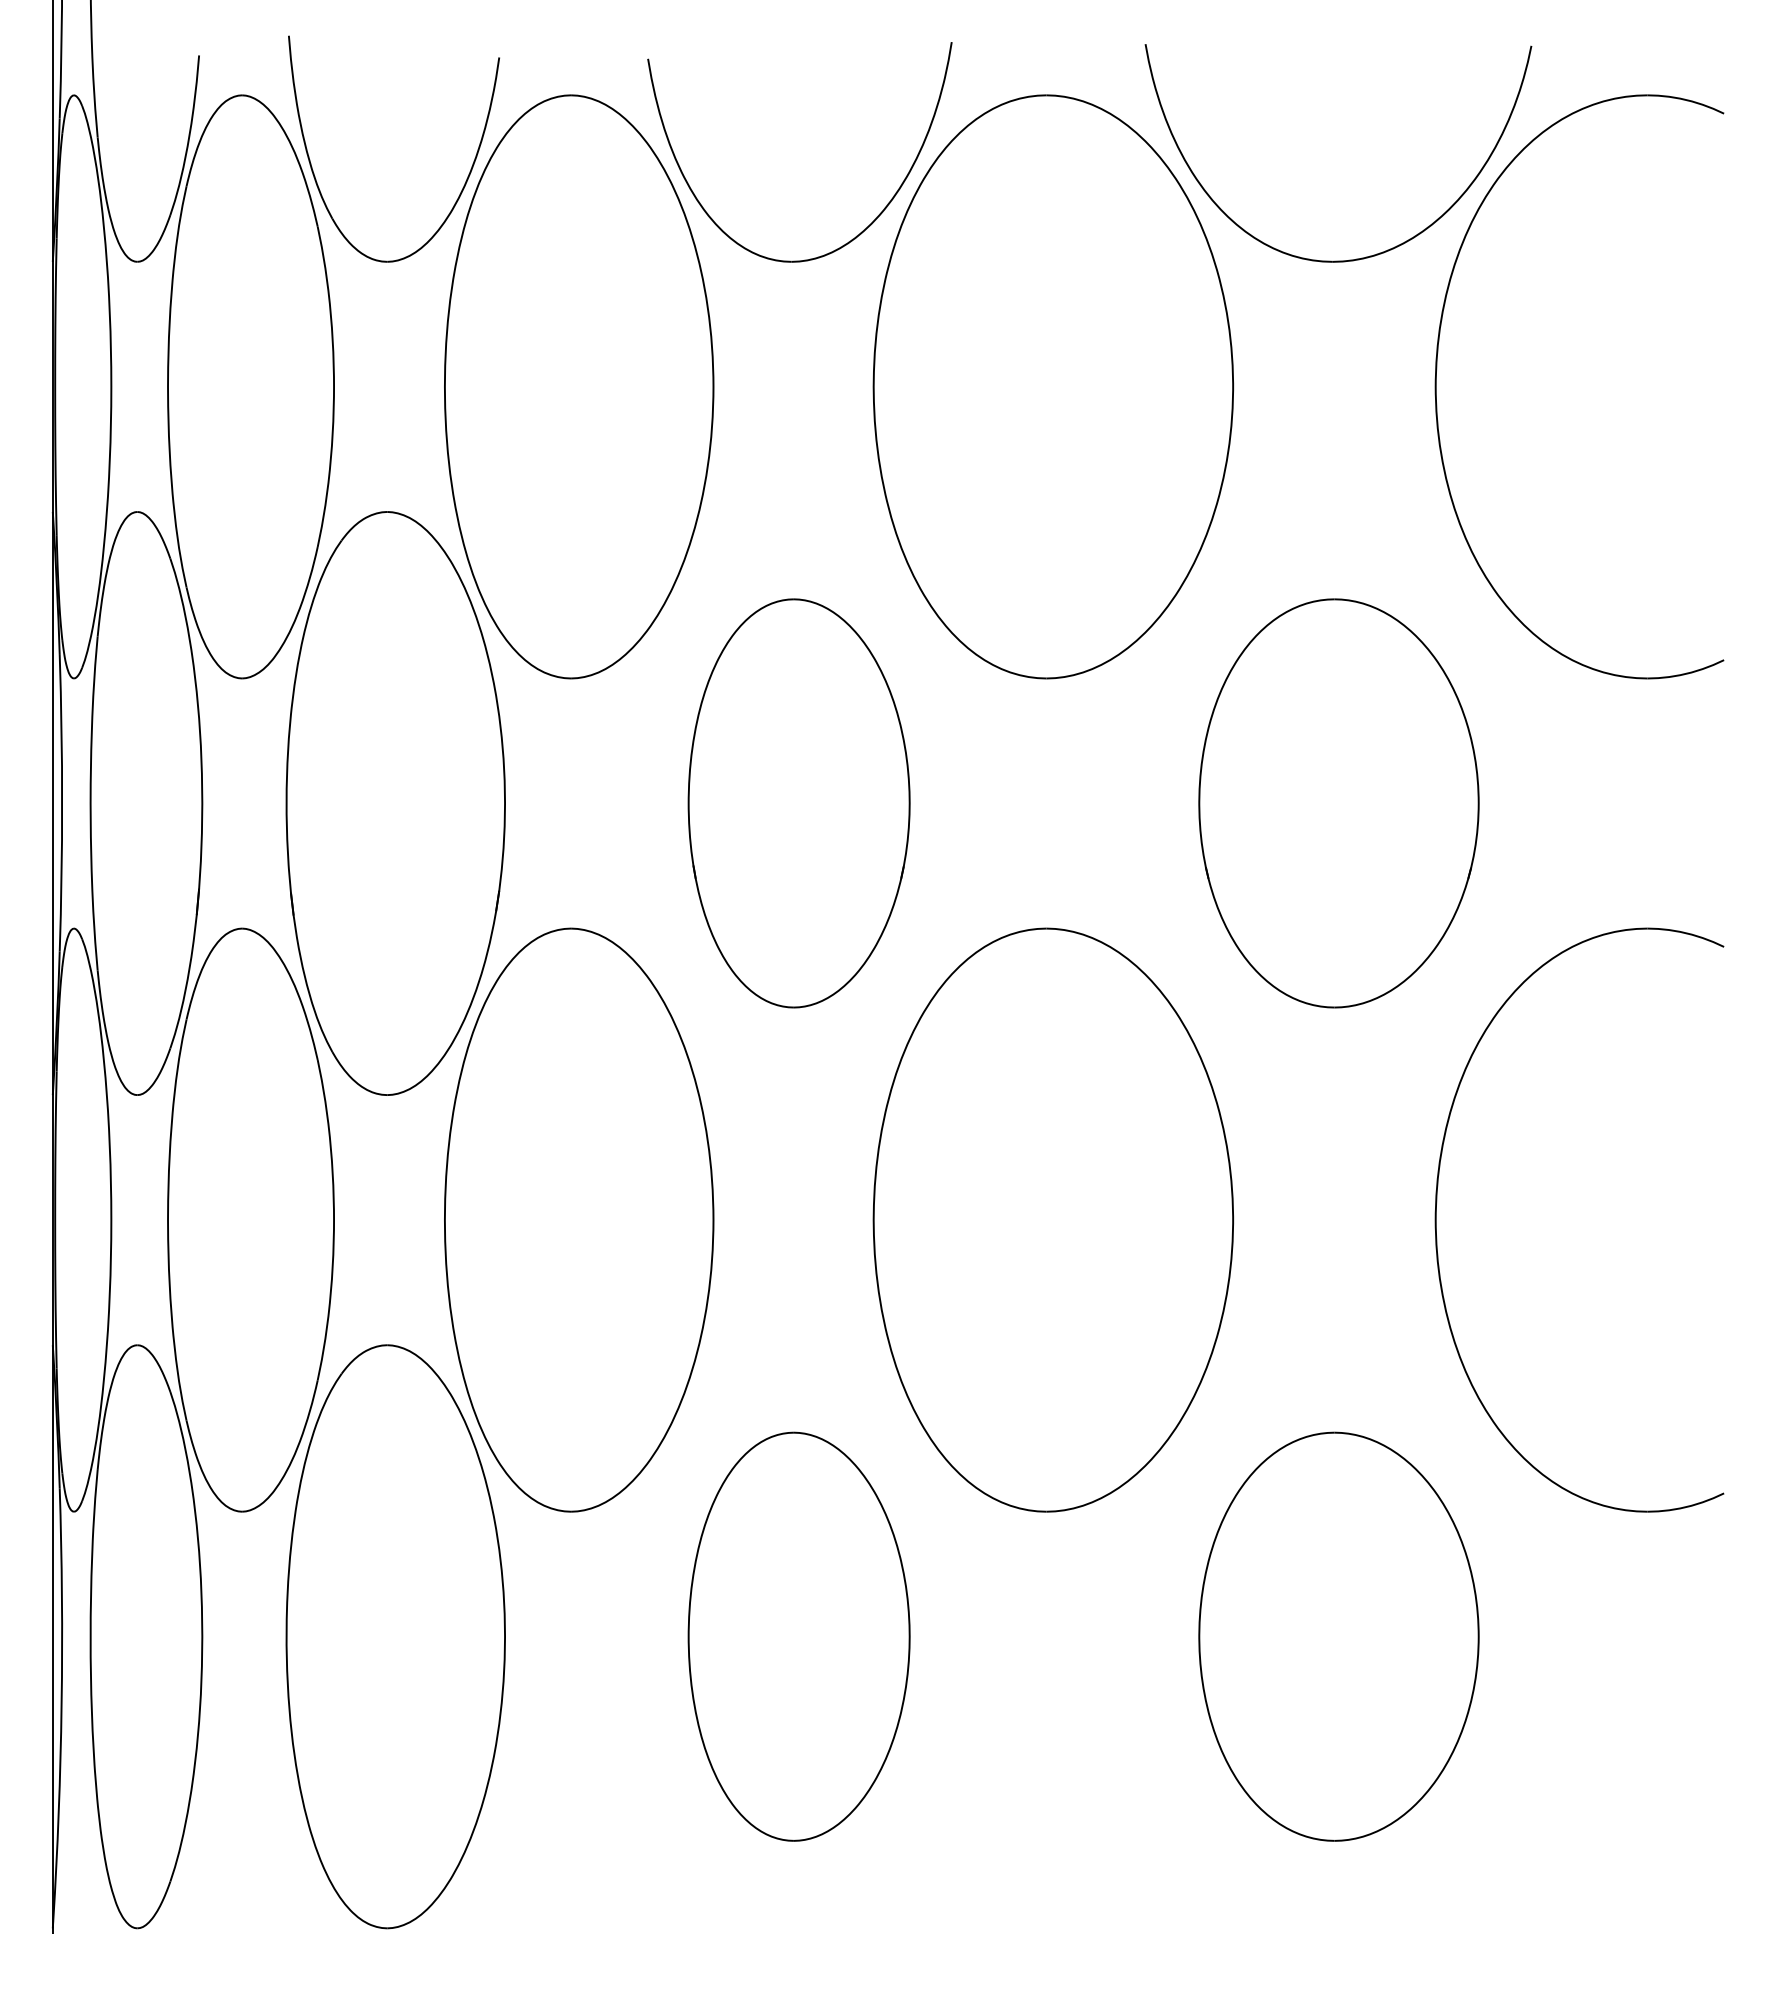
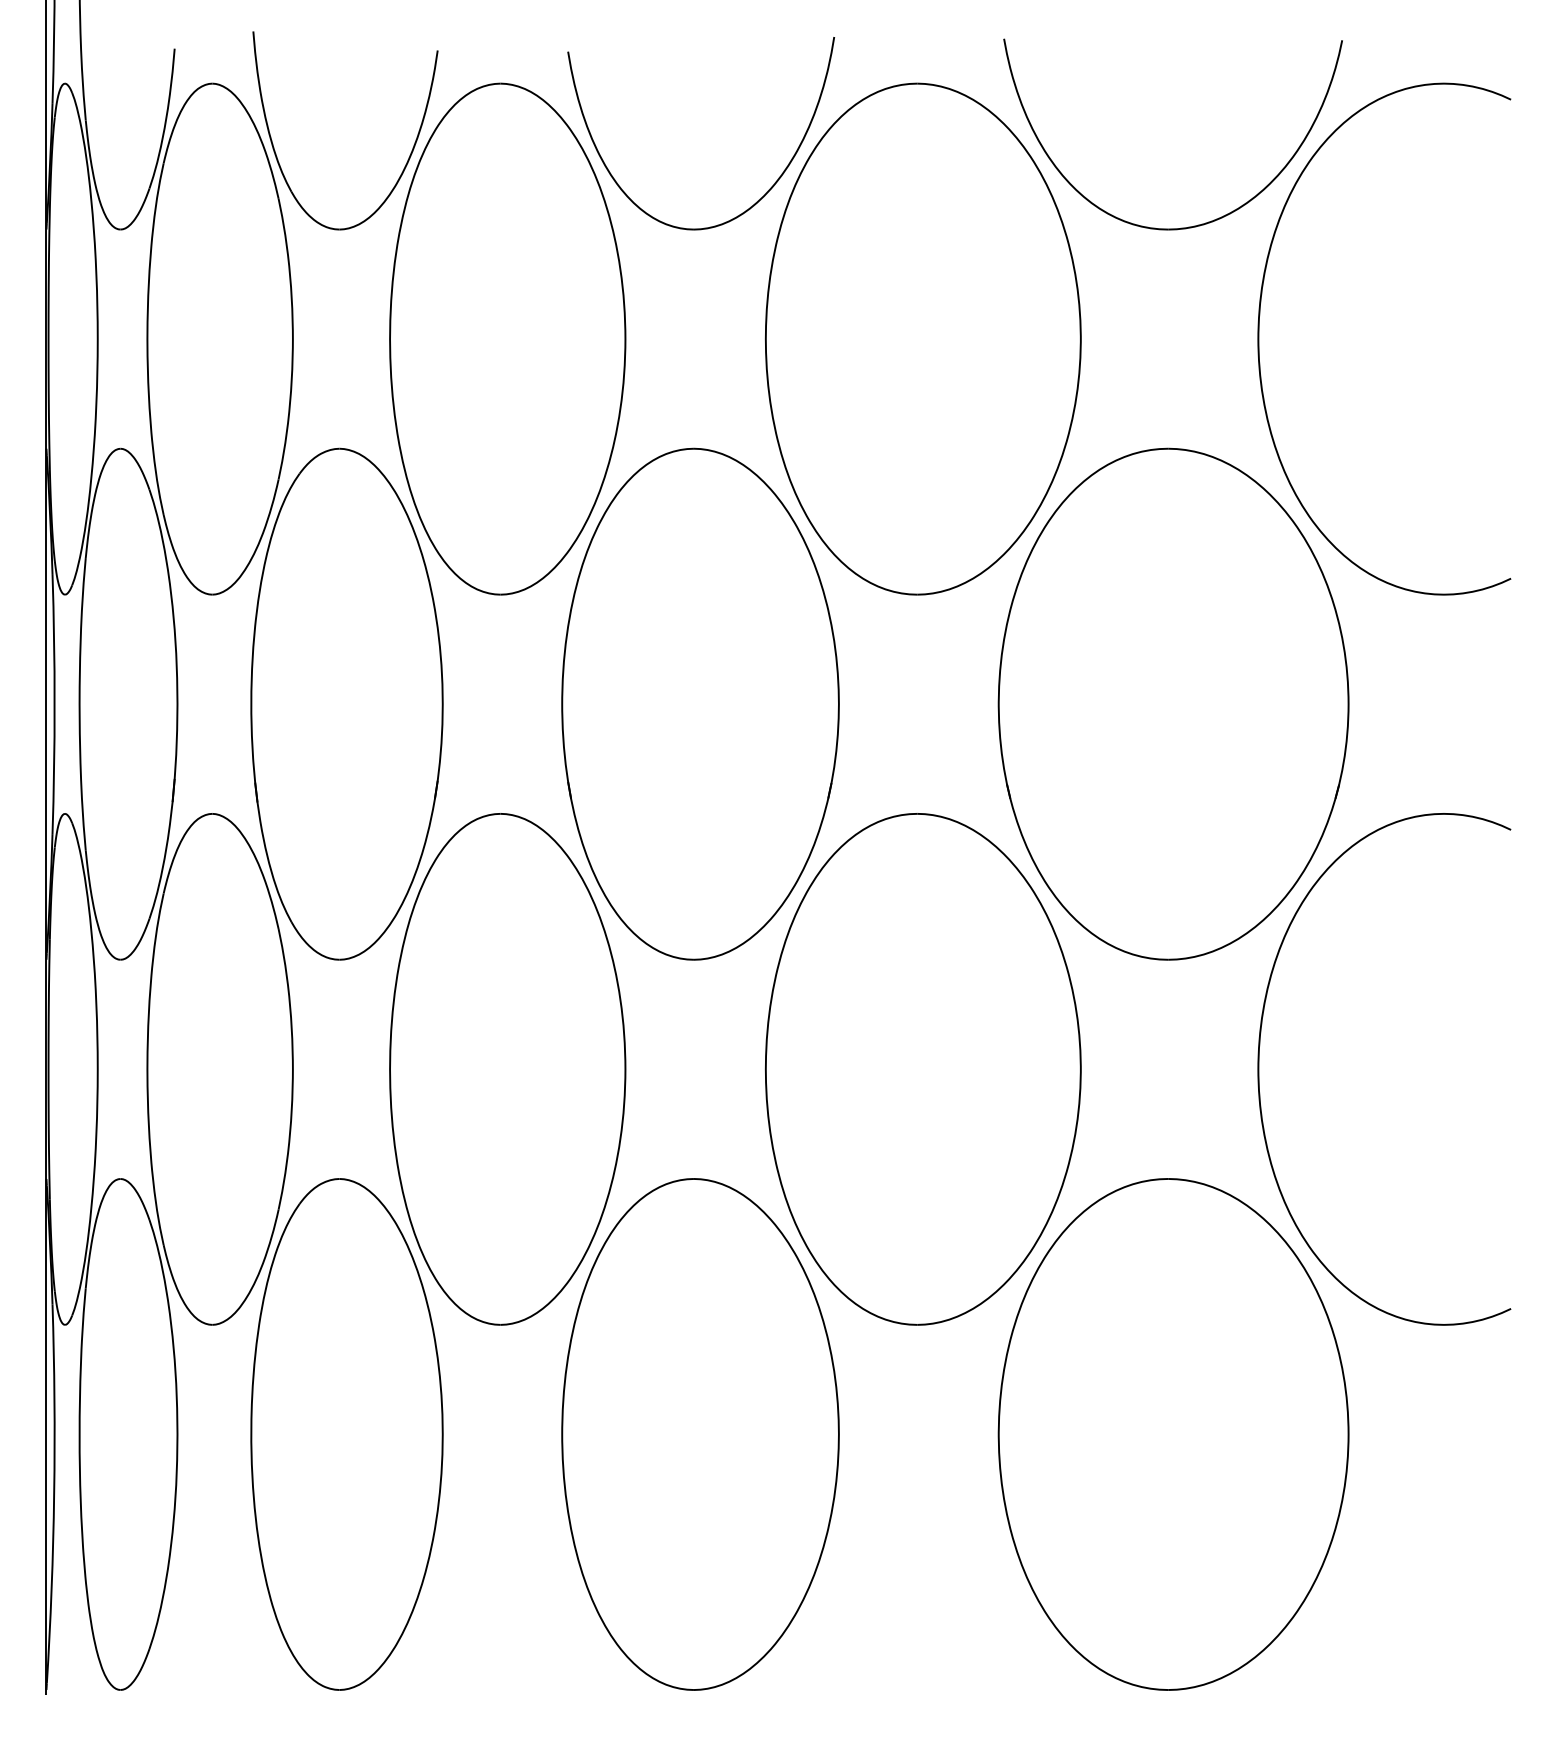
part: (799, 802) -> (700, 703), size x1.43
part: (1338, 802) -> (1173, 703), size x1.43
part: (799, 1636) -> (700, 1434), size x1.43
part: (1338, 1636) -> (1173, 1434), size x1.43

